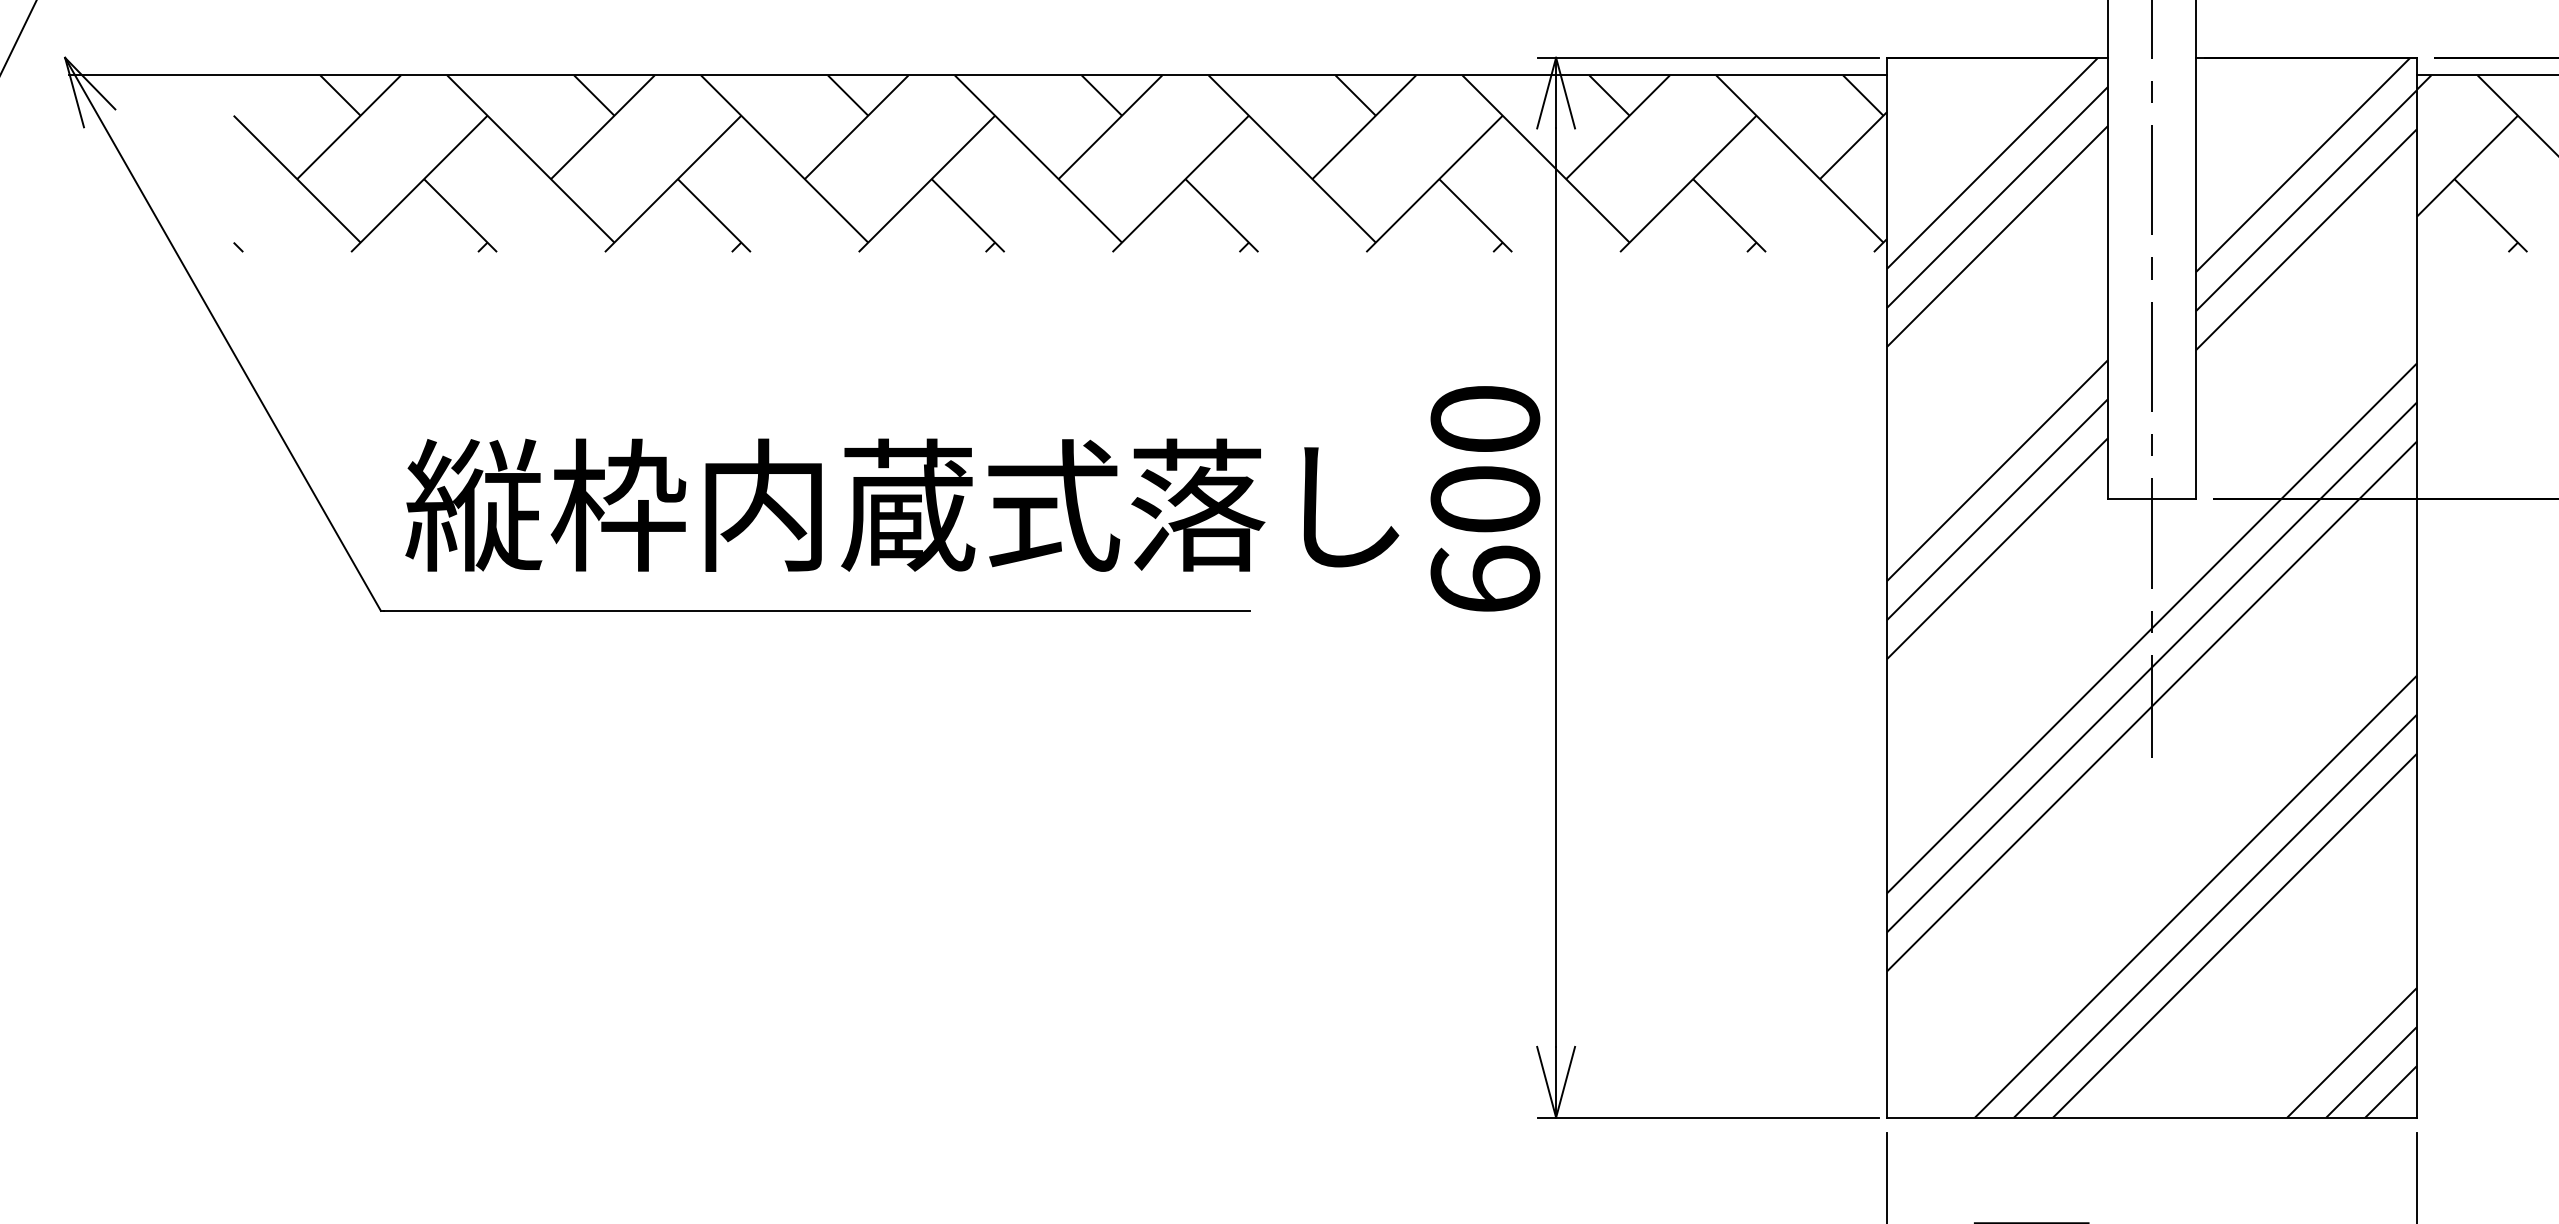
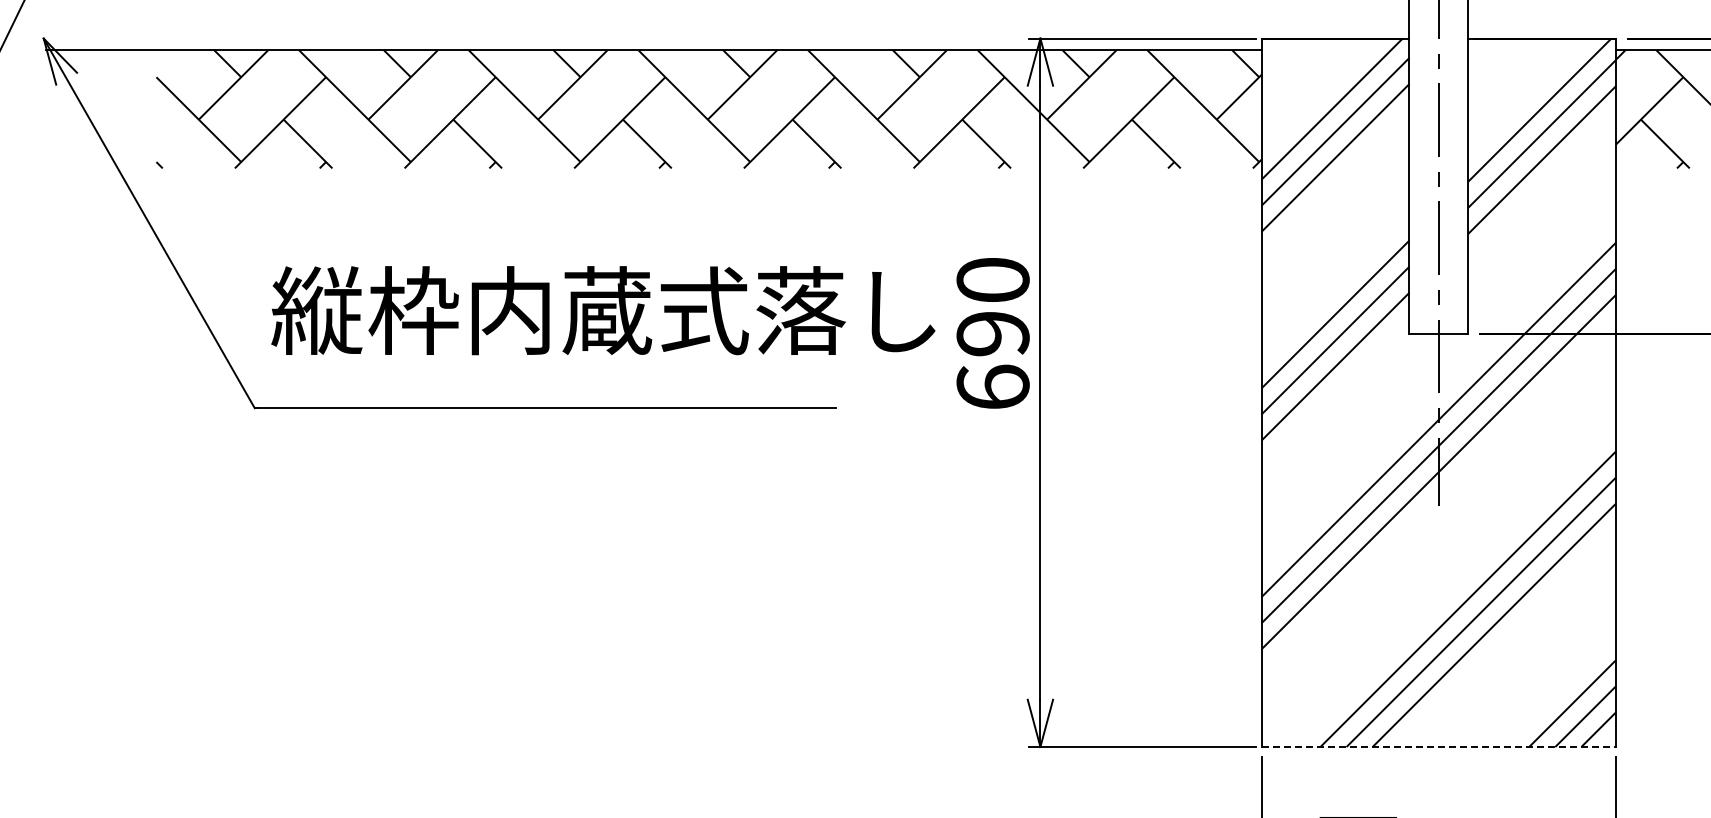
text: (1484, 499) -> (992, 333), 600 -> 690
text: (902, 505) -> (603, 310), moved
line: (2153, 1118) -> (1439, 747), solid -> dashed

